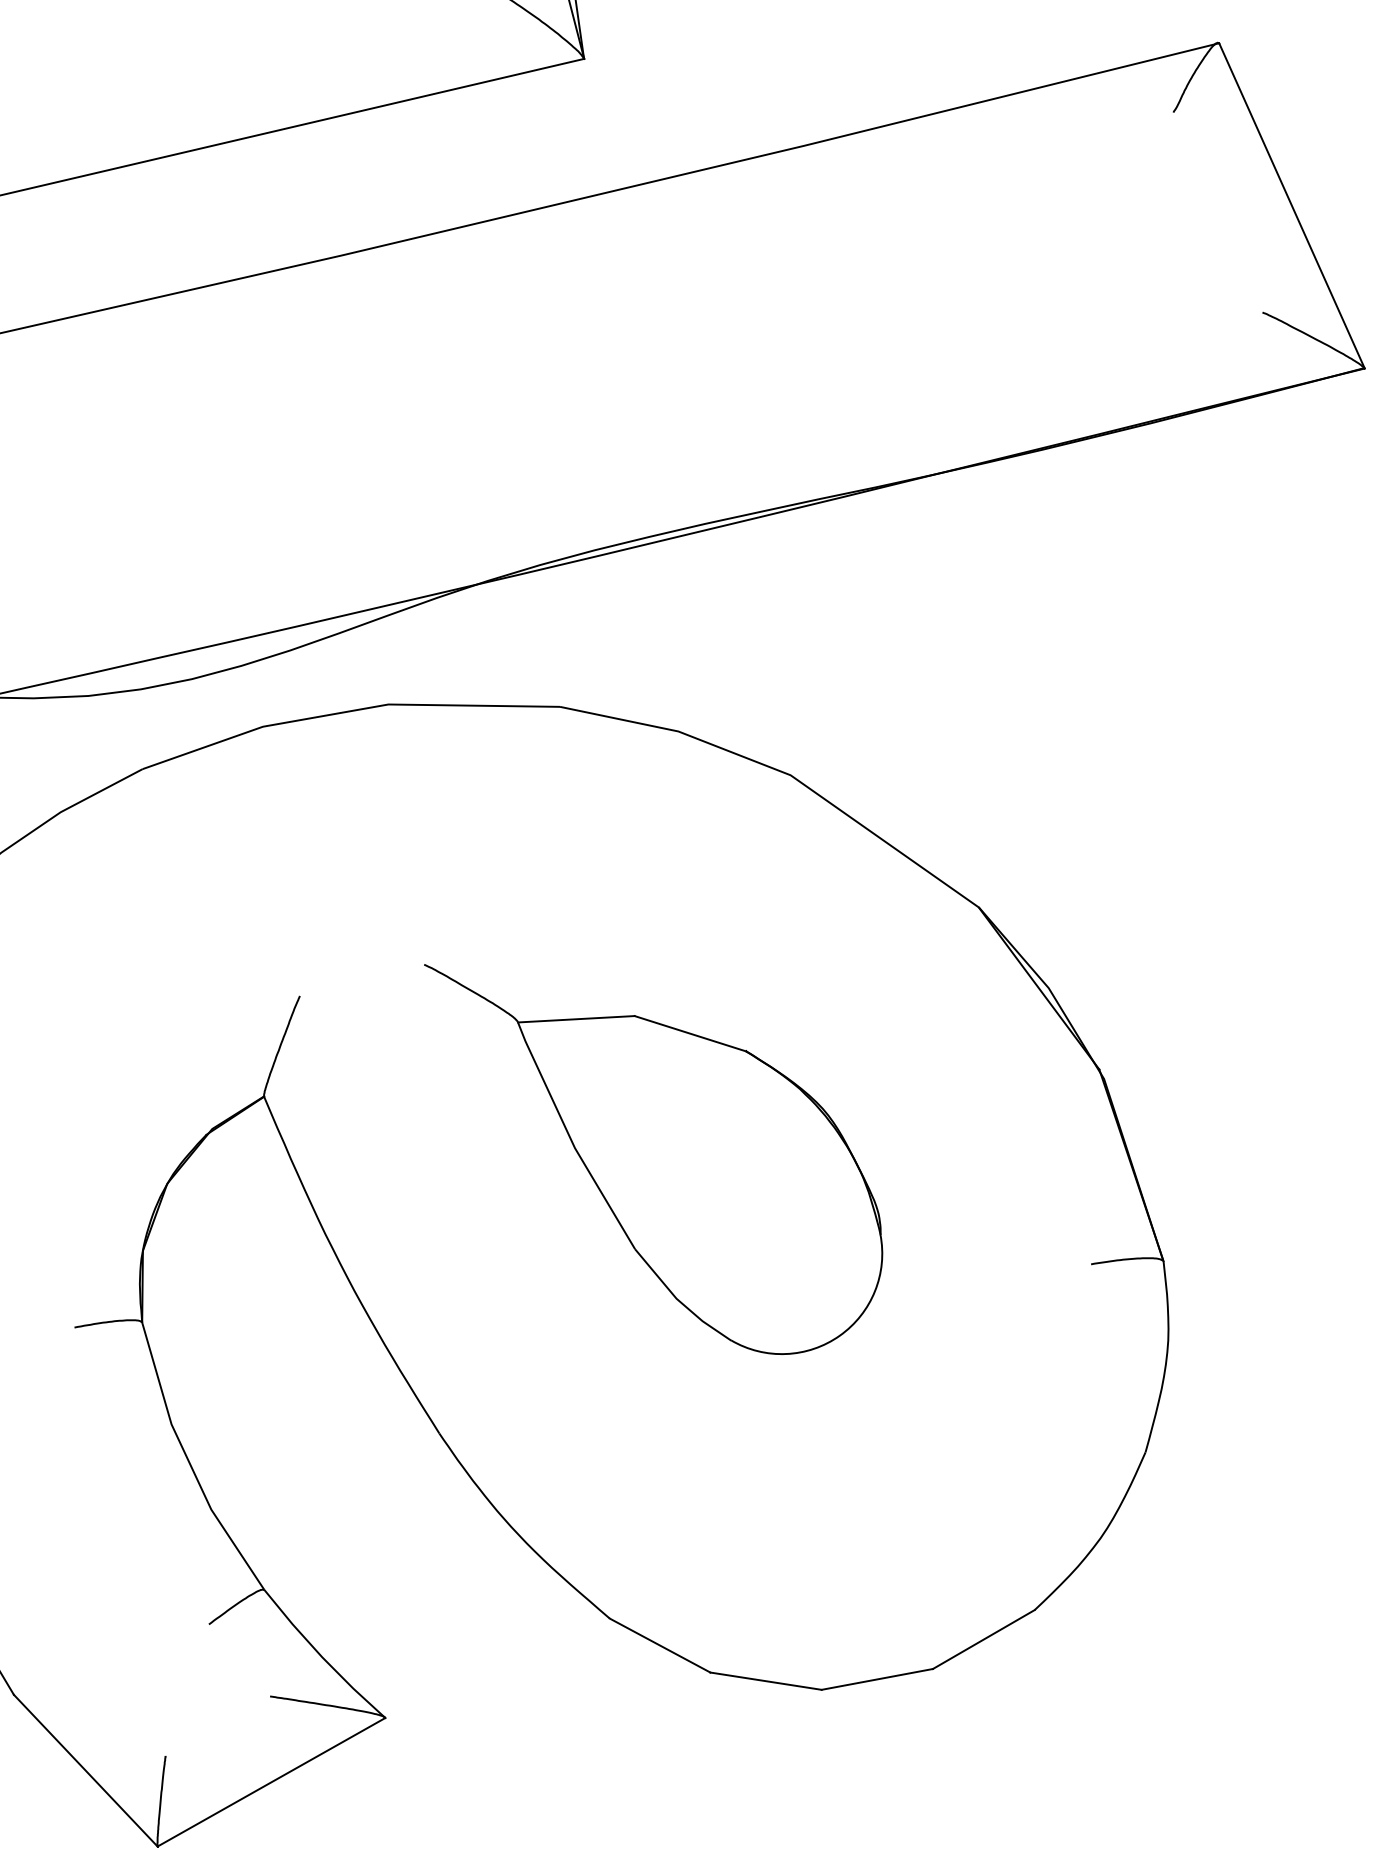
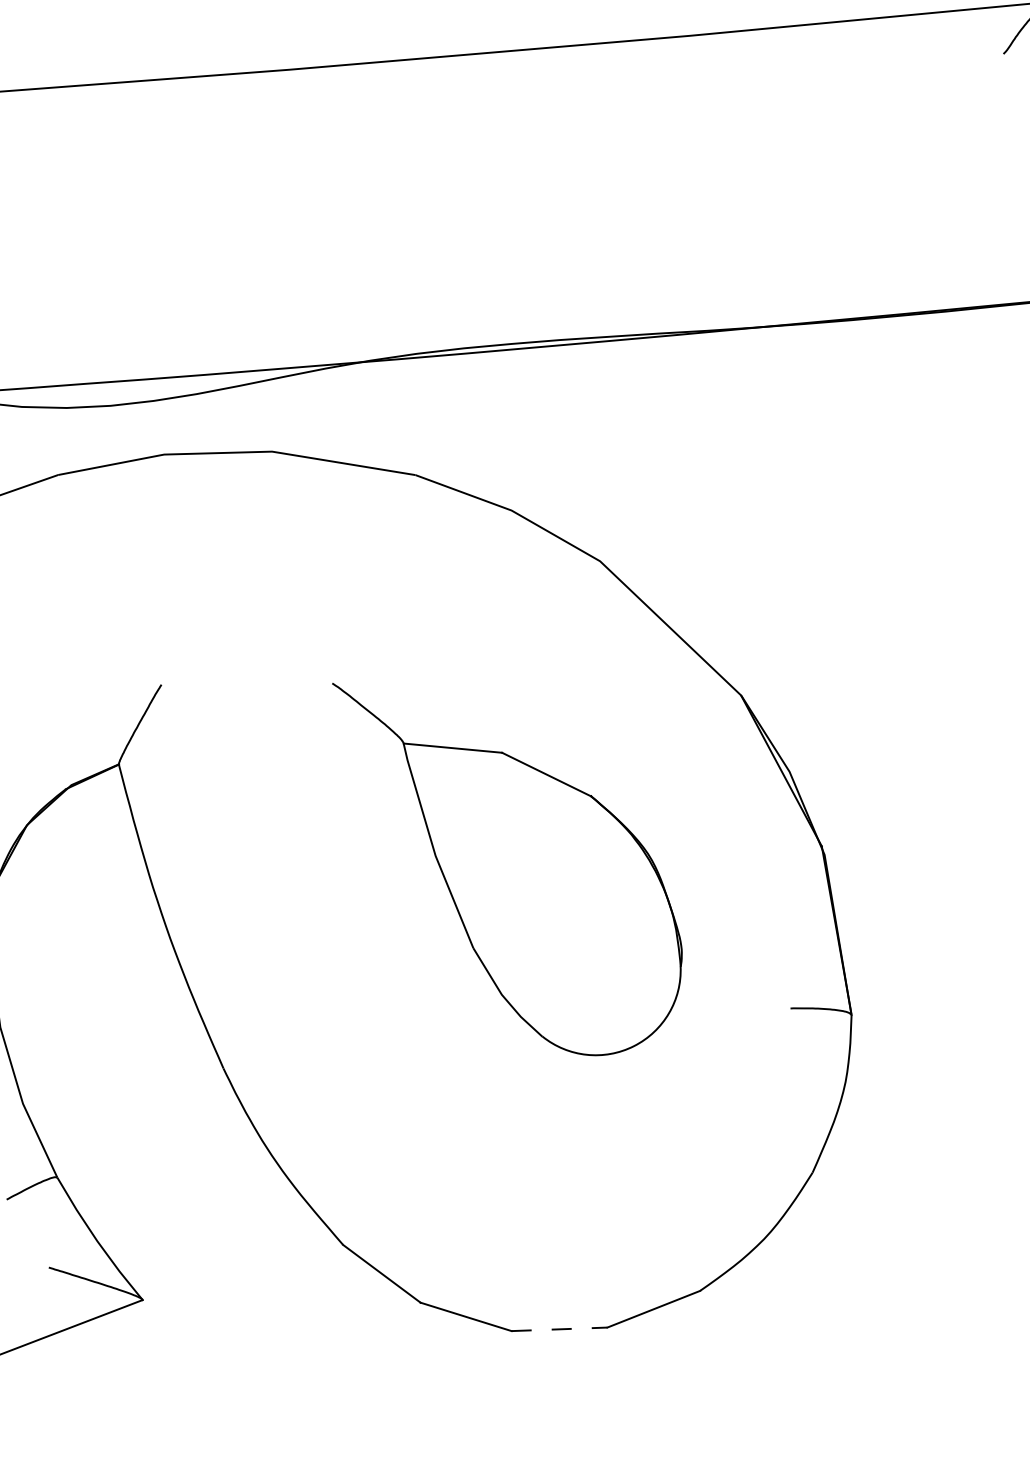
part: (653, 1159) -> (499, 875), moved
line: (877, 1679) -> (559, 1329), solid -> dashed

